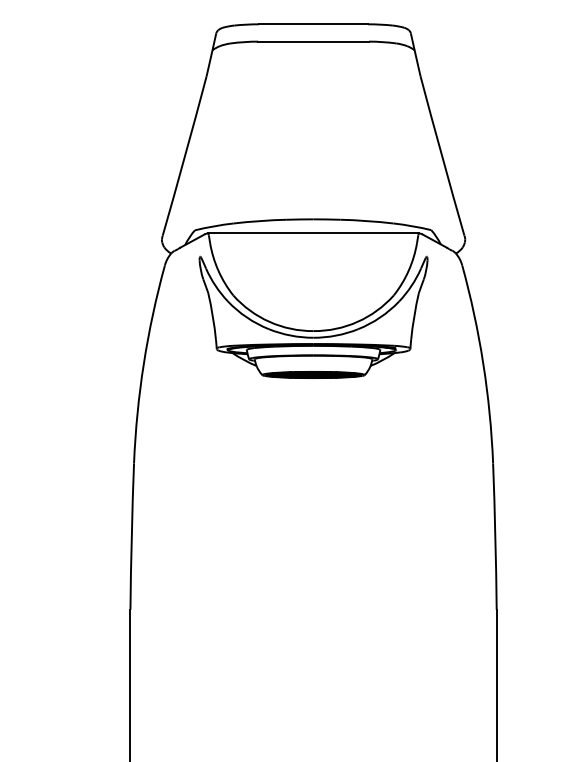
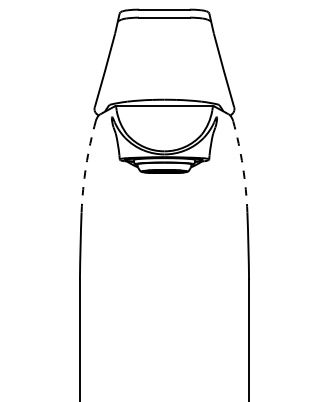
arc: (144, 363) -> (86, 166), solid -> dashed
arc: (482, 363) -> (242, 166), solid -> dashed

